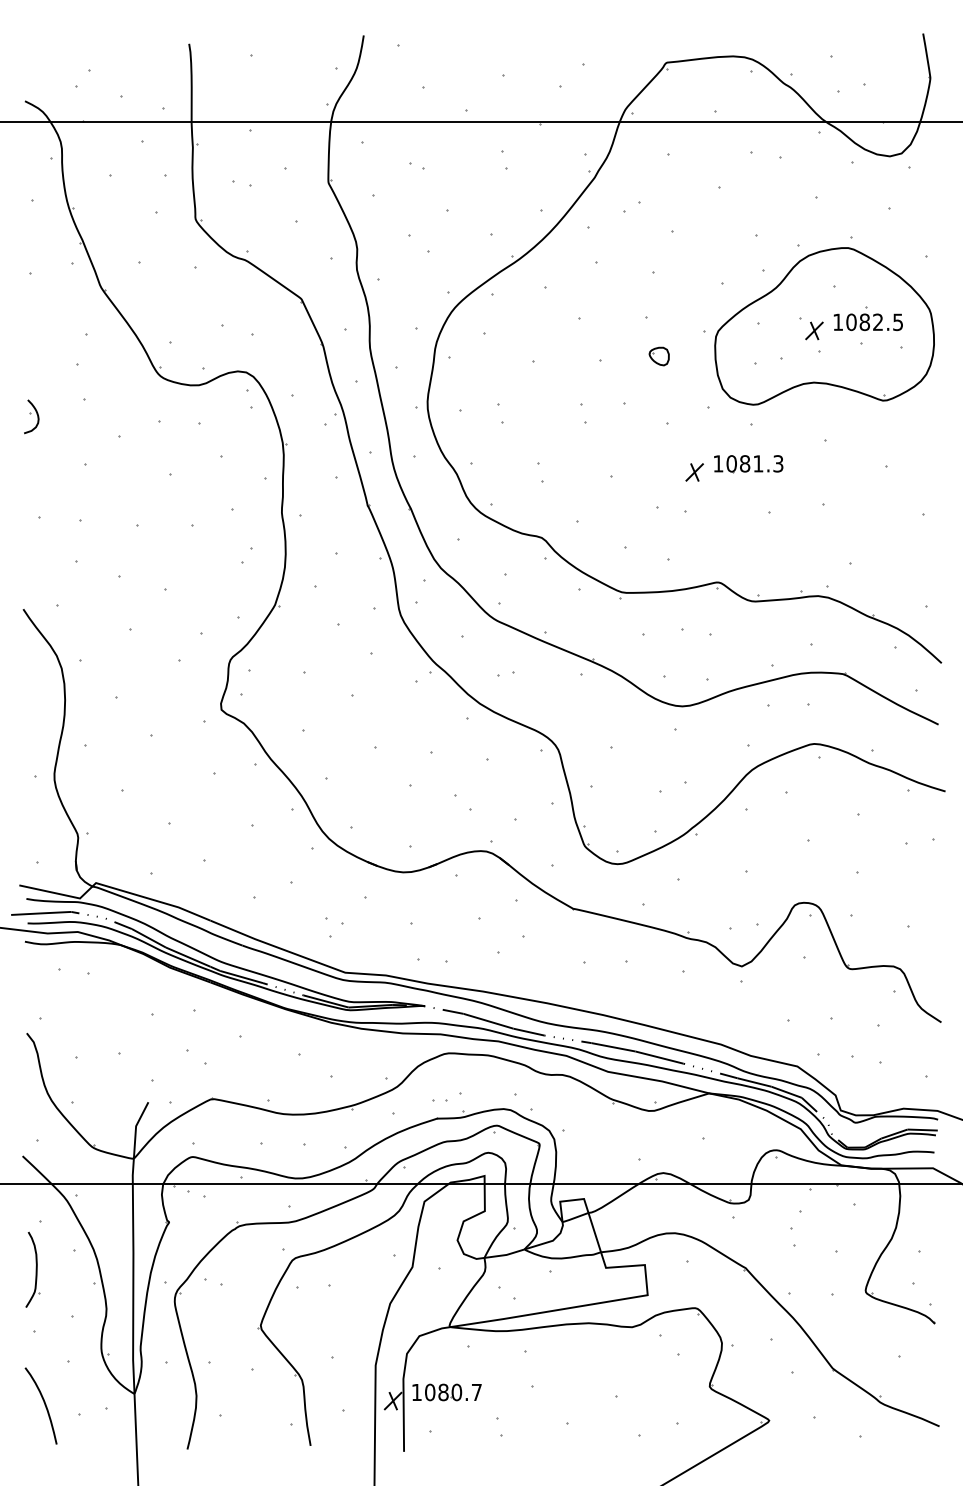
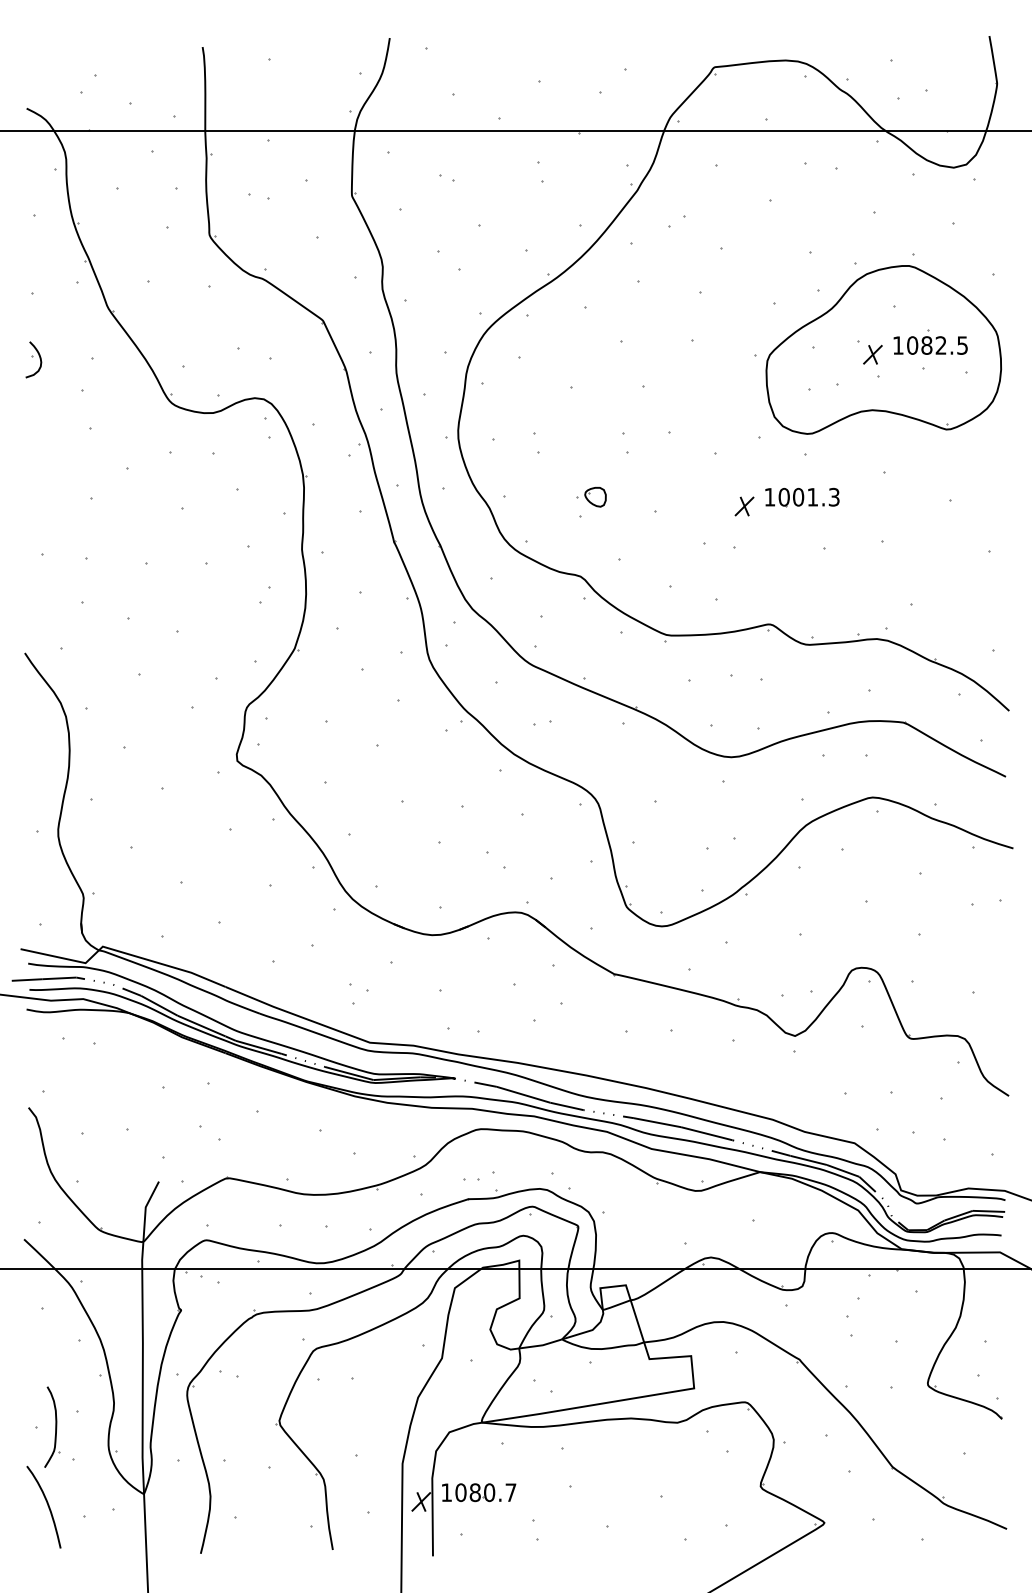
part: (659, 355) -> (595, 496), moved
part: (31, 416) -> (33, 359), moved
text: (745, 464) -> (798, 497), 1081.3 -> 1001.3
part: (33, 1269) -> (52, 1426), moved

